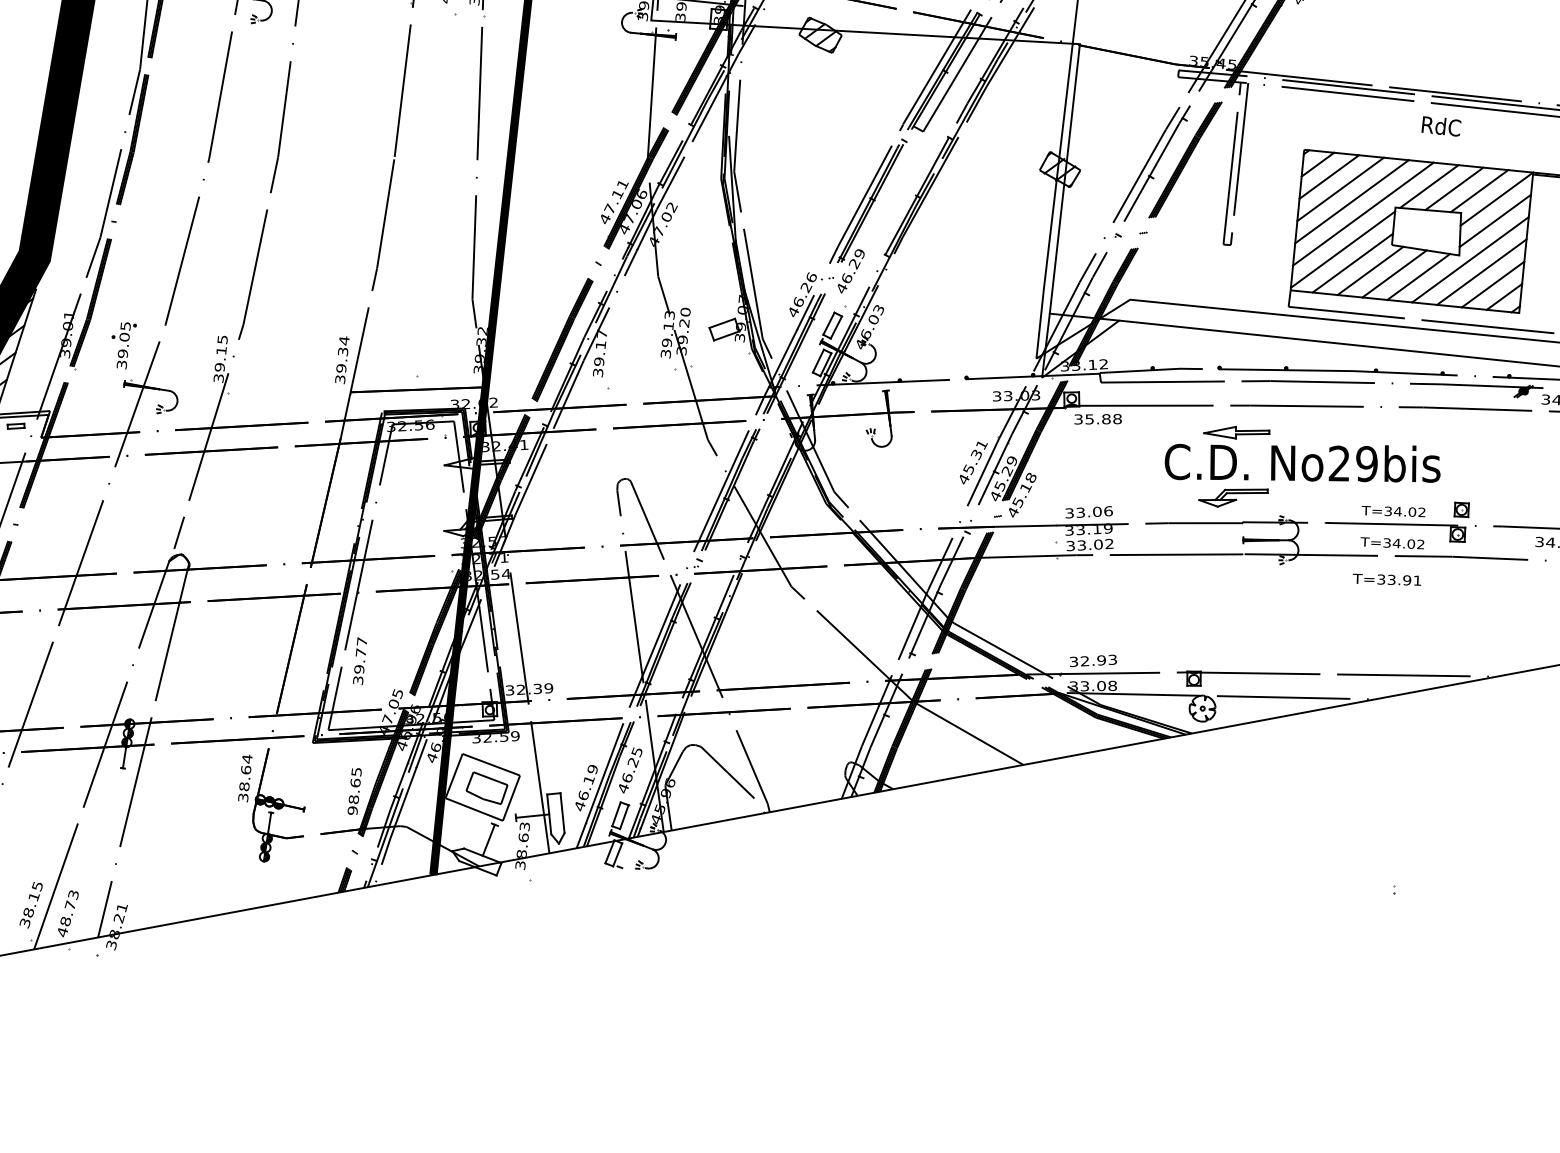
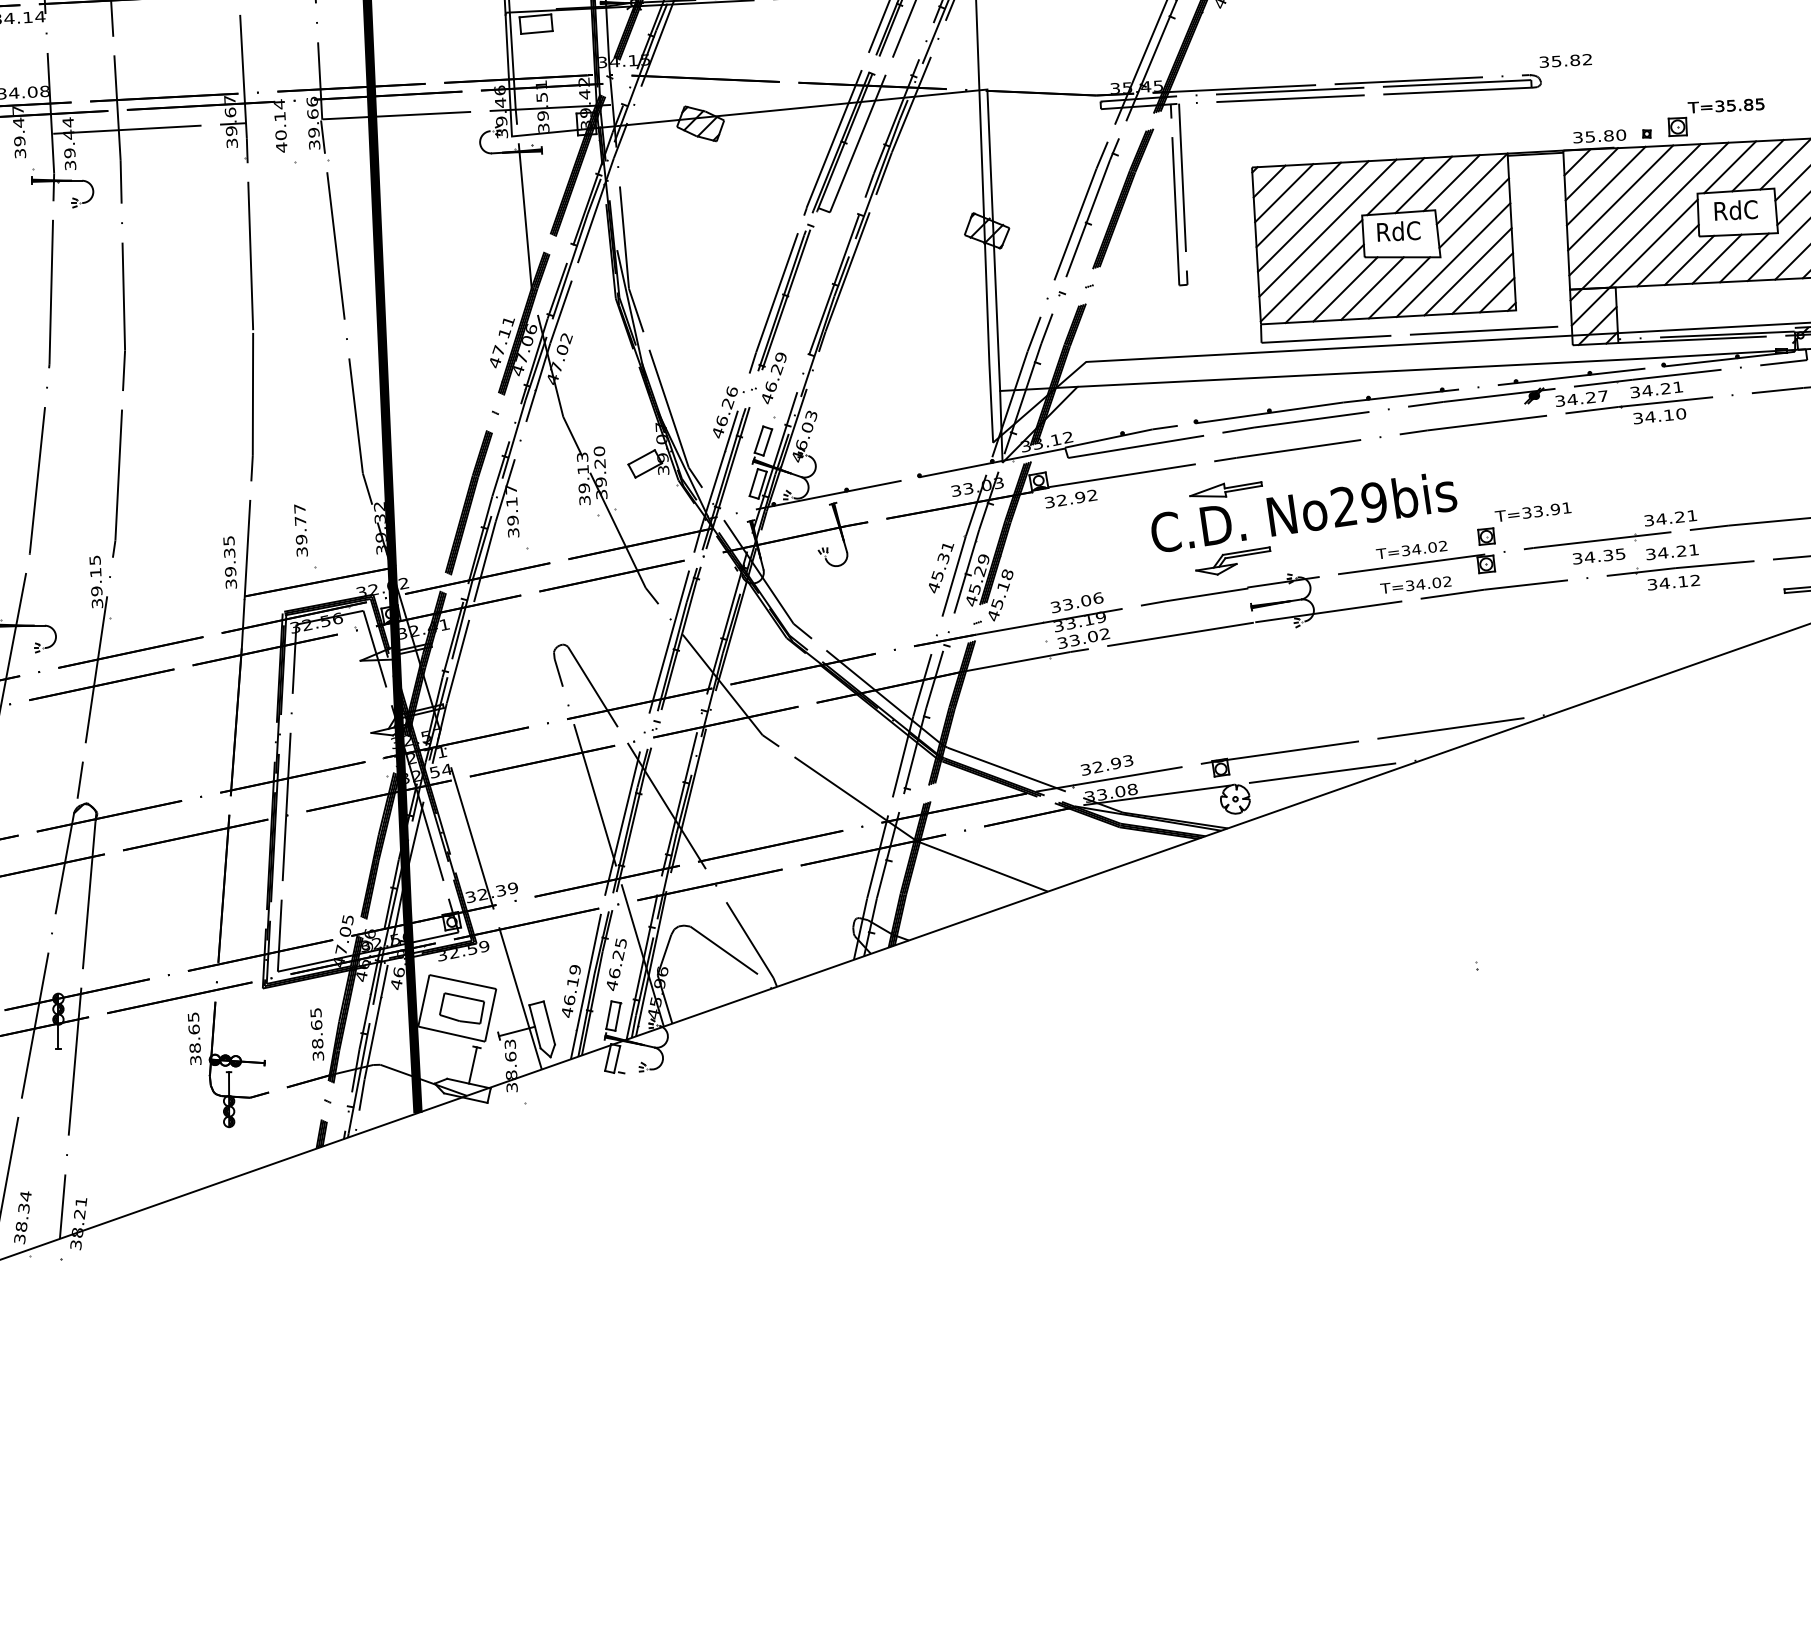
text: (1441, 126) -> (1398, 231), moved
text: (343, 340) -> (228, 540), 39.34 -> 39.35
text: (1102, 418) -> (1076, 497), 35.88 -> 32.92
text: (1386, 579) -> (1532, 511), moved
text: (359, 661) -> (300, 530), moved
text: (247, 759) -> (193, 1017), 38.64 -> 38.65
text: (351, 810) -> (317, 1056), 98.65 -> 38.65
text: (67, 913) -> (22, 1217), 48.73 -> 38.34

